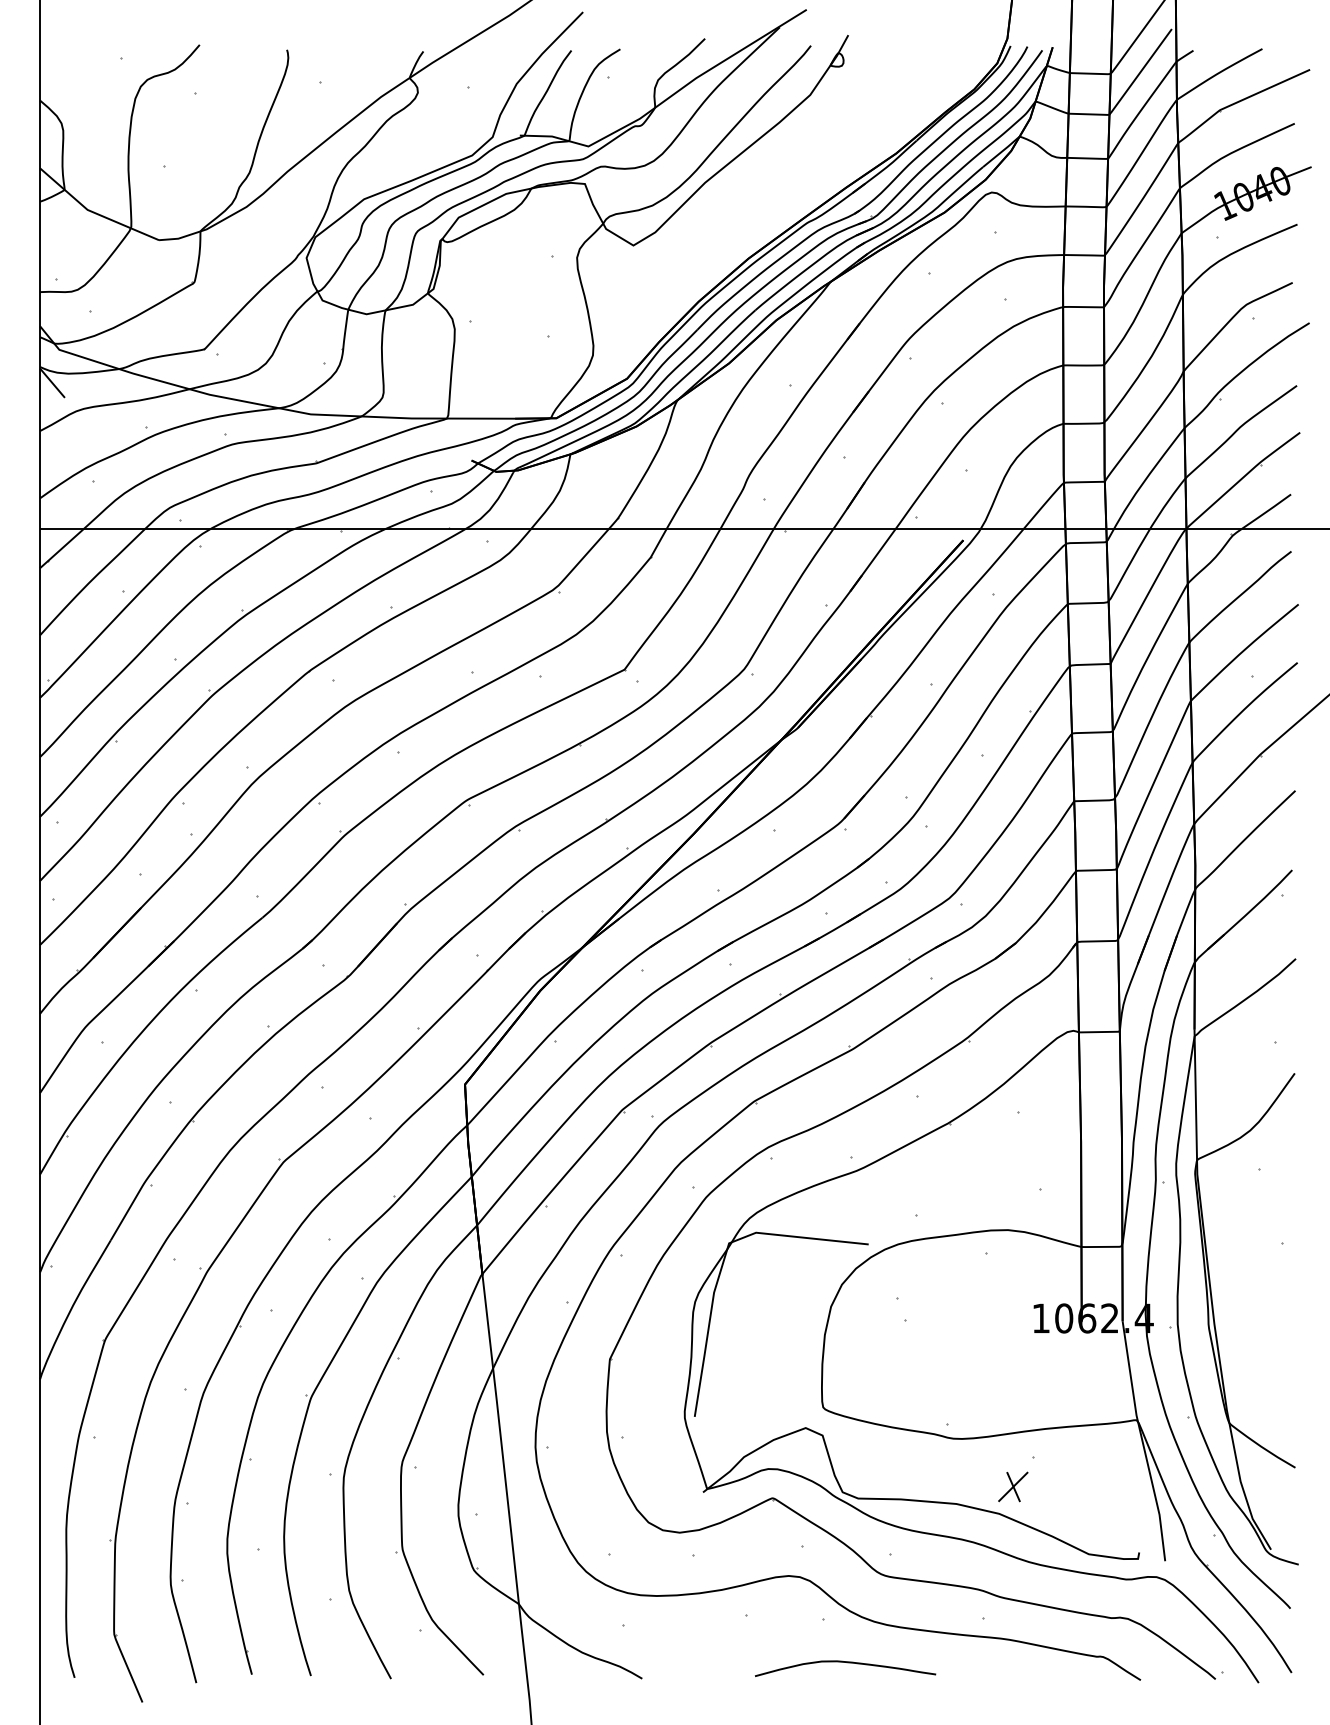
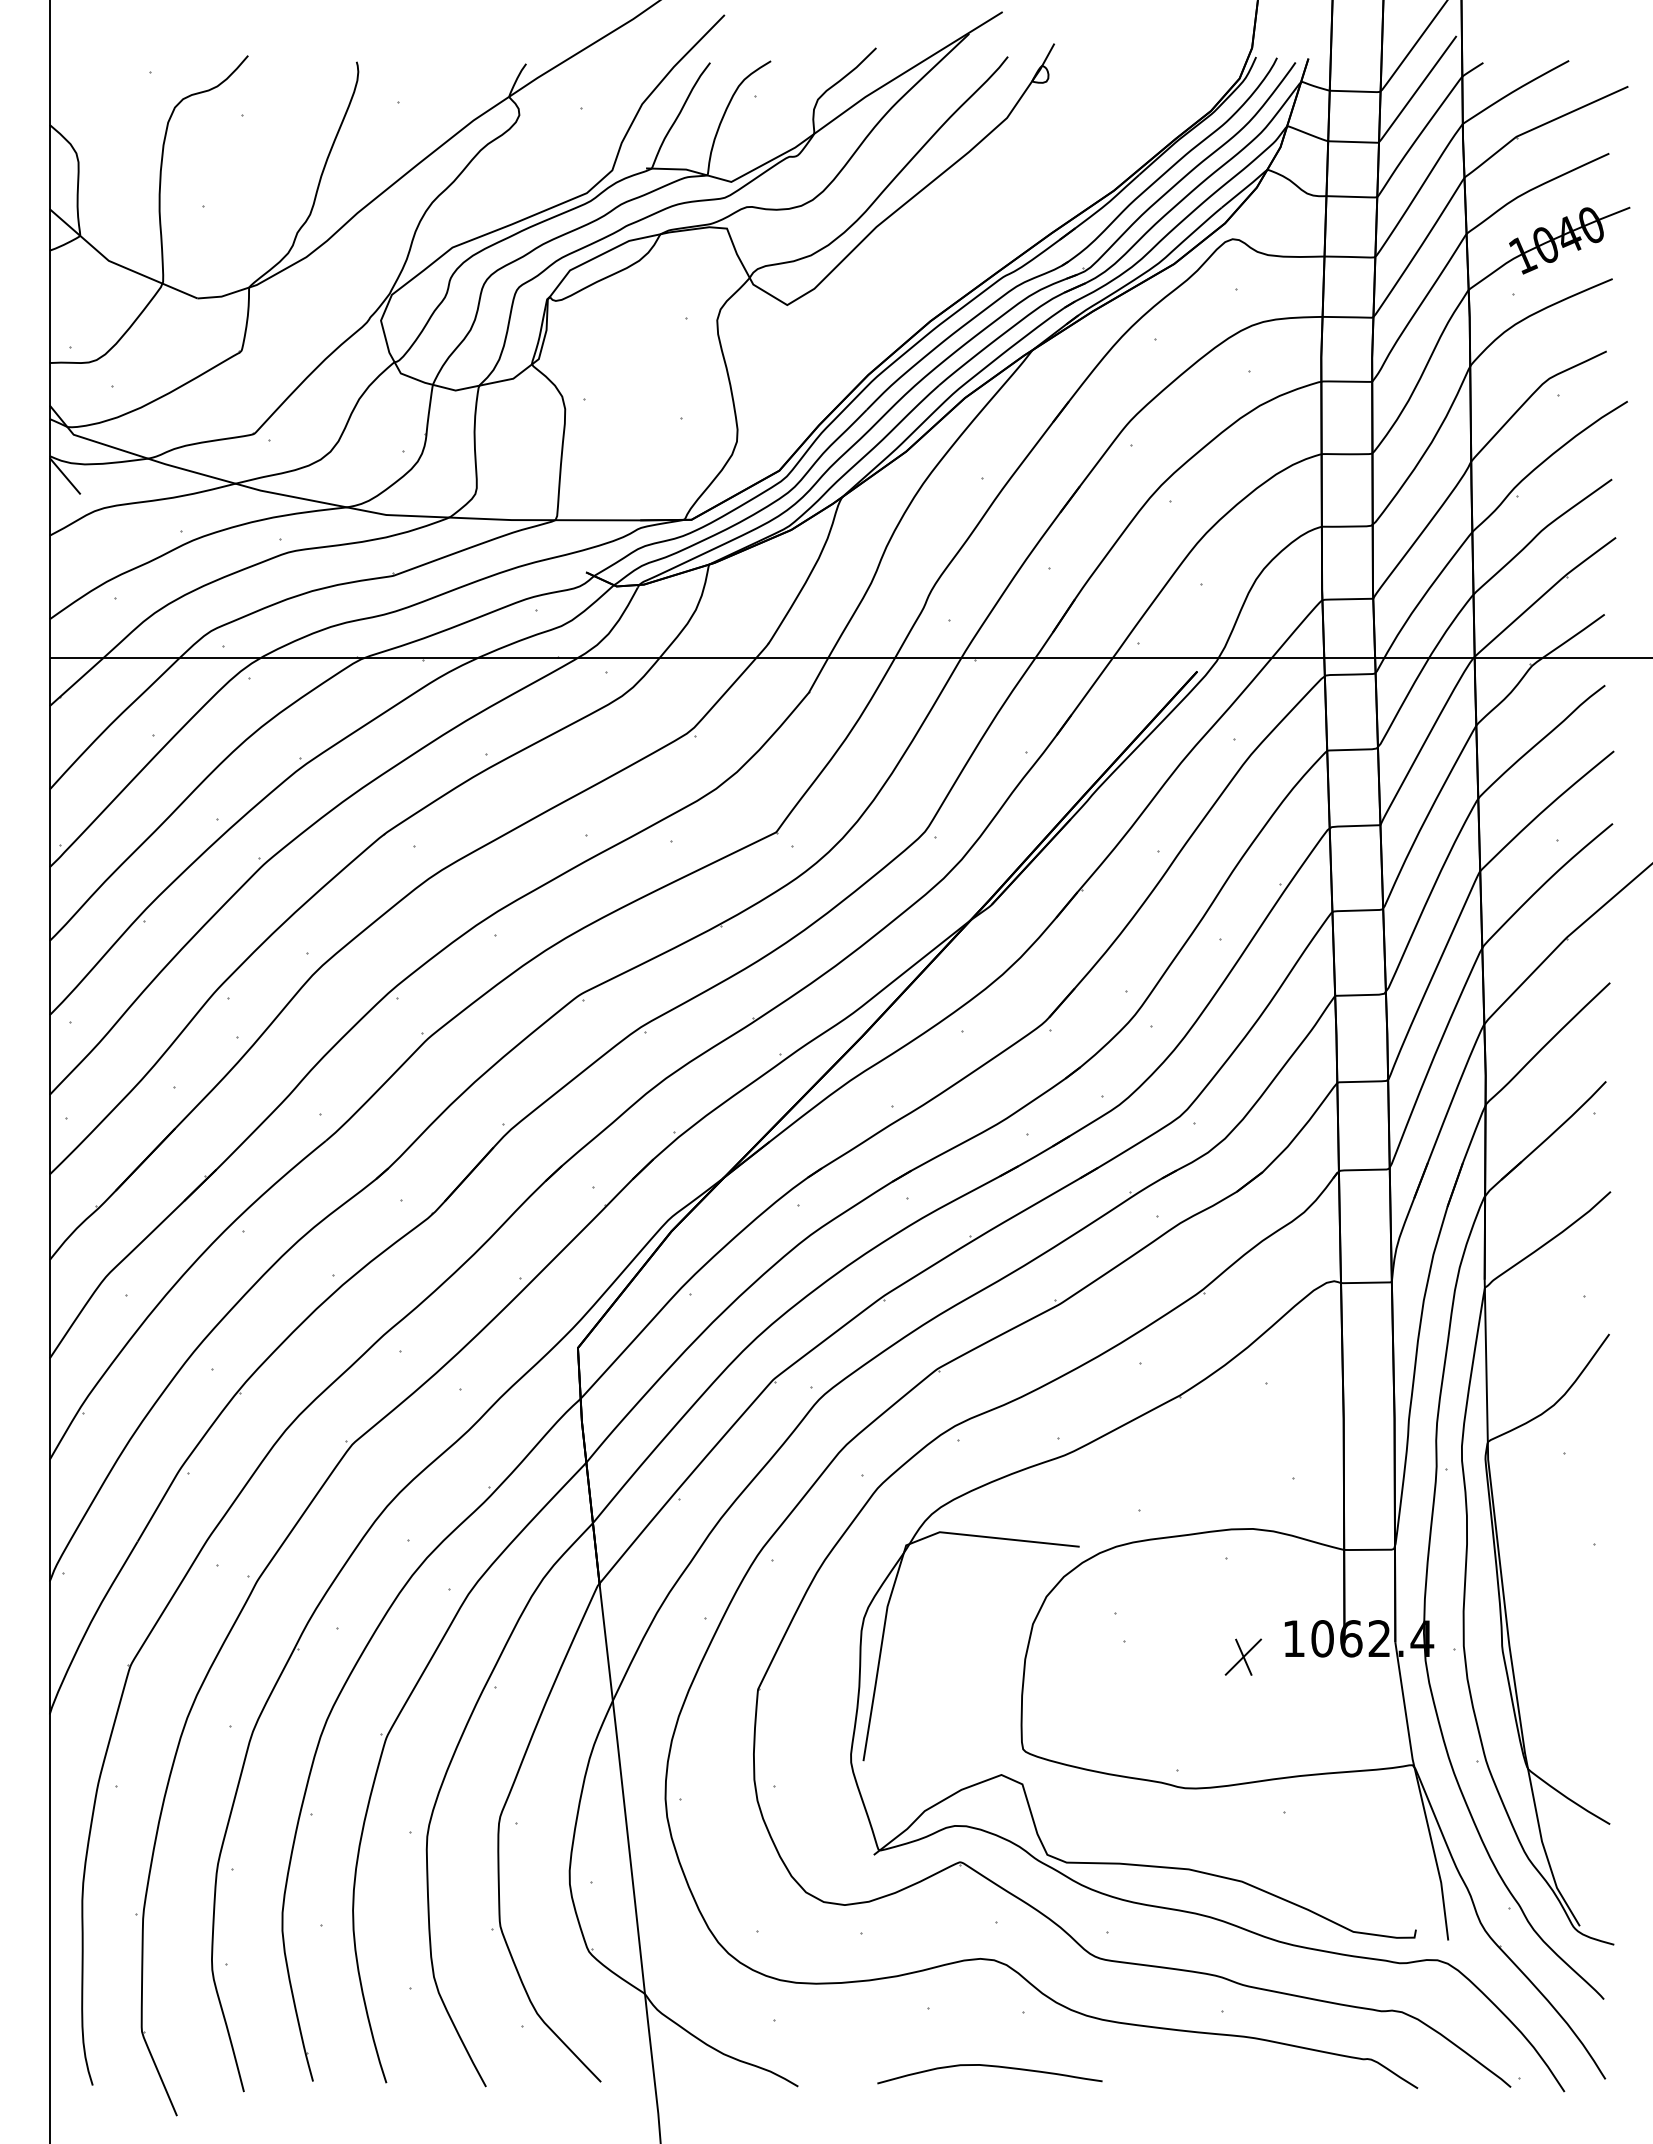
part: (1013, 1486) -> (1243, 1656), moved
curve: (845, 1662) -> (989, 2066), moved

